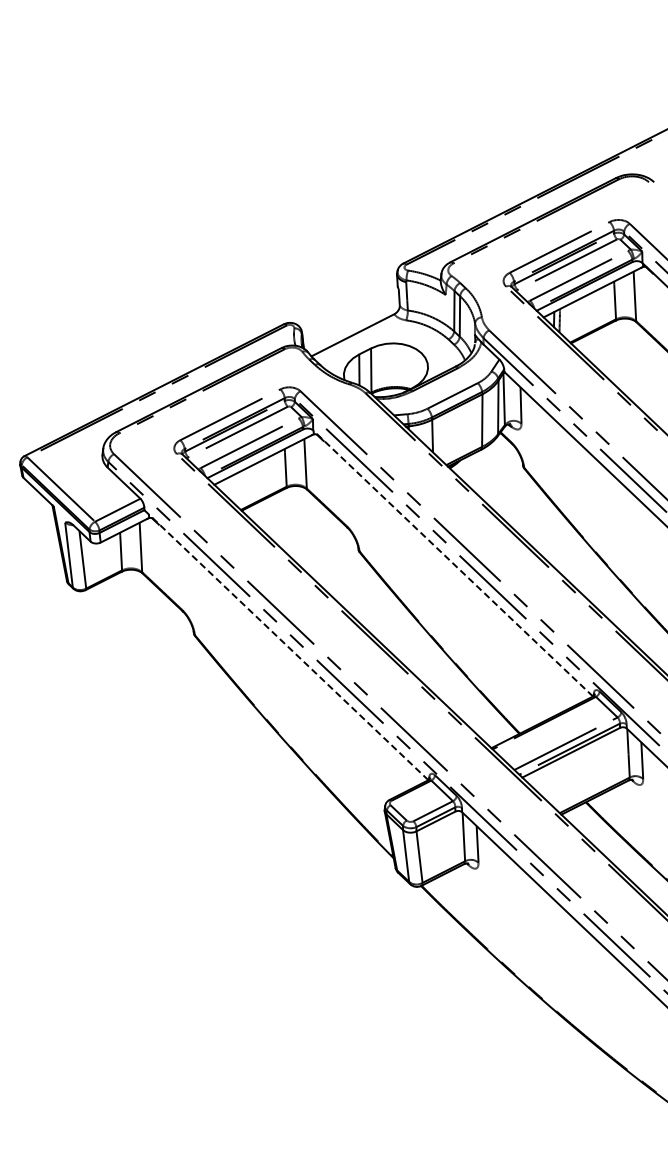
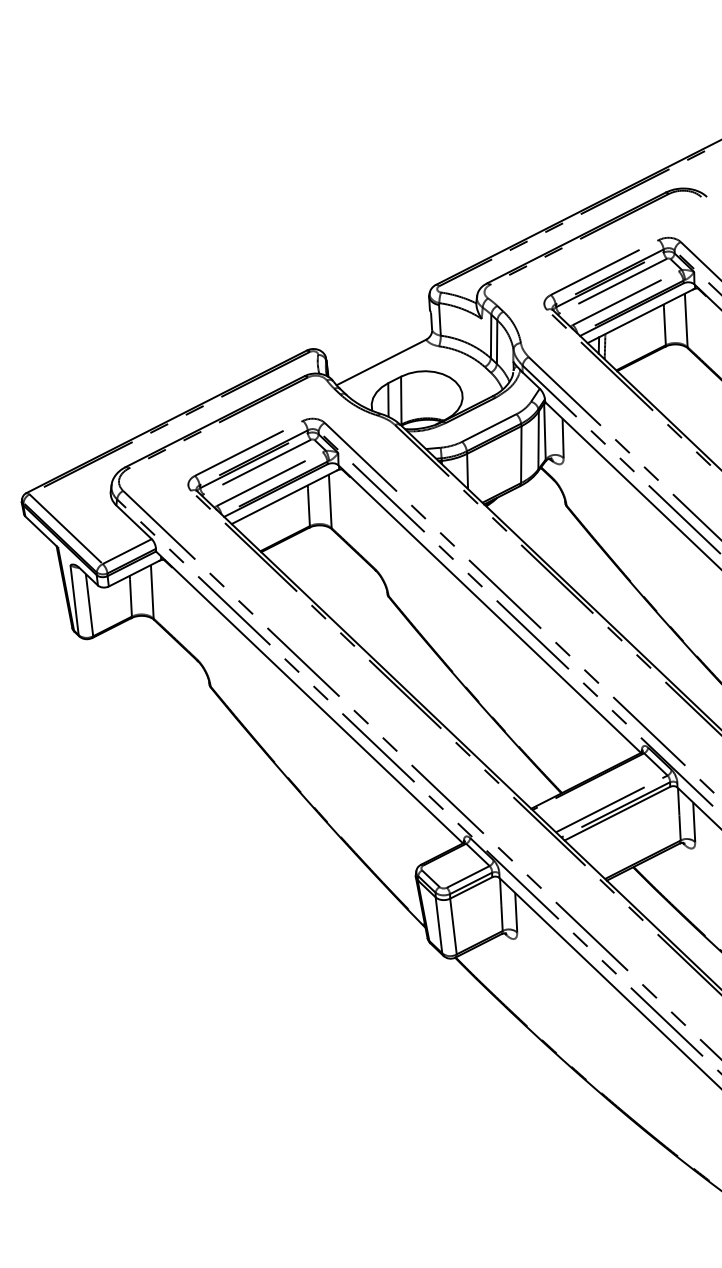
line: (452, 563) -> (489, 609), dashed -> solid
line: (286, 645) -> (309, 697), dashed -> solid

